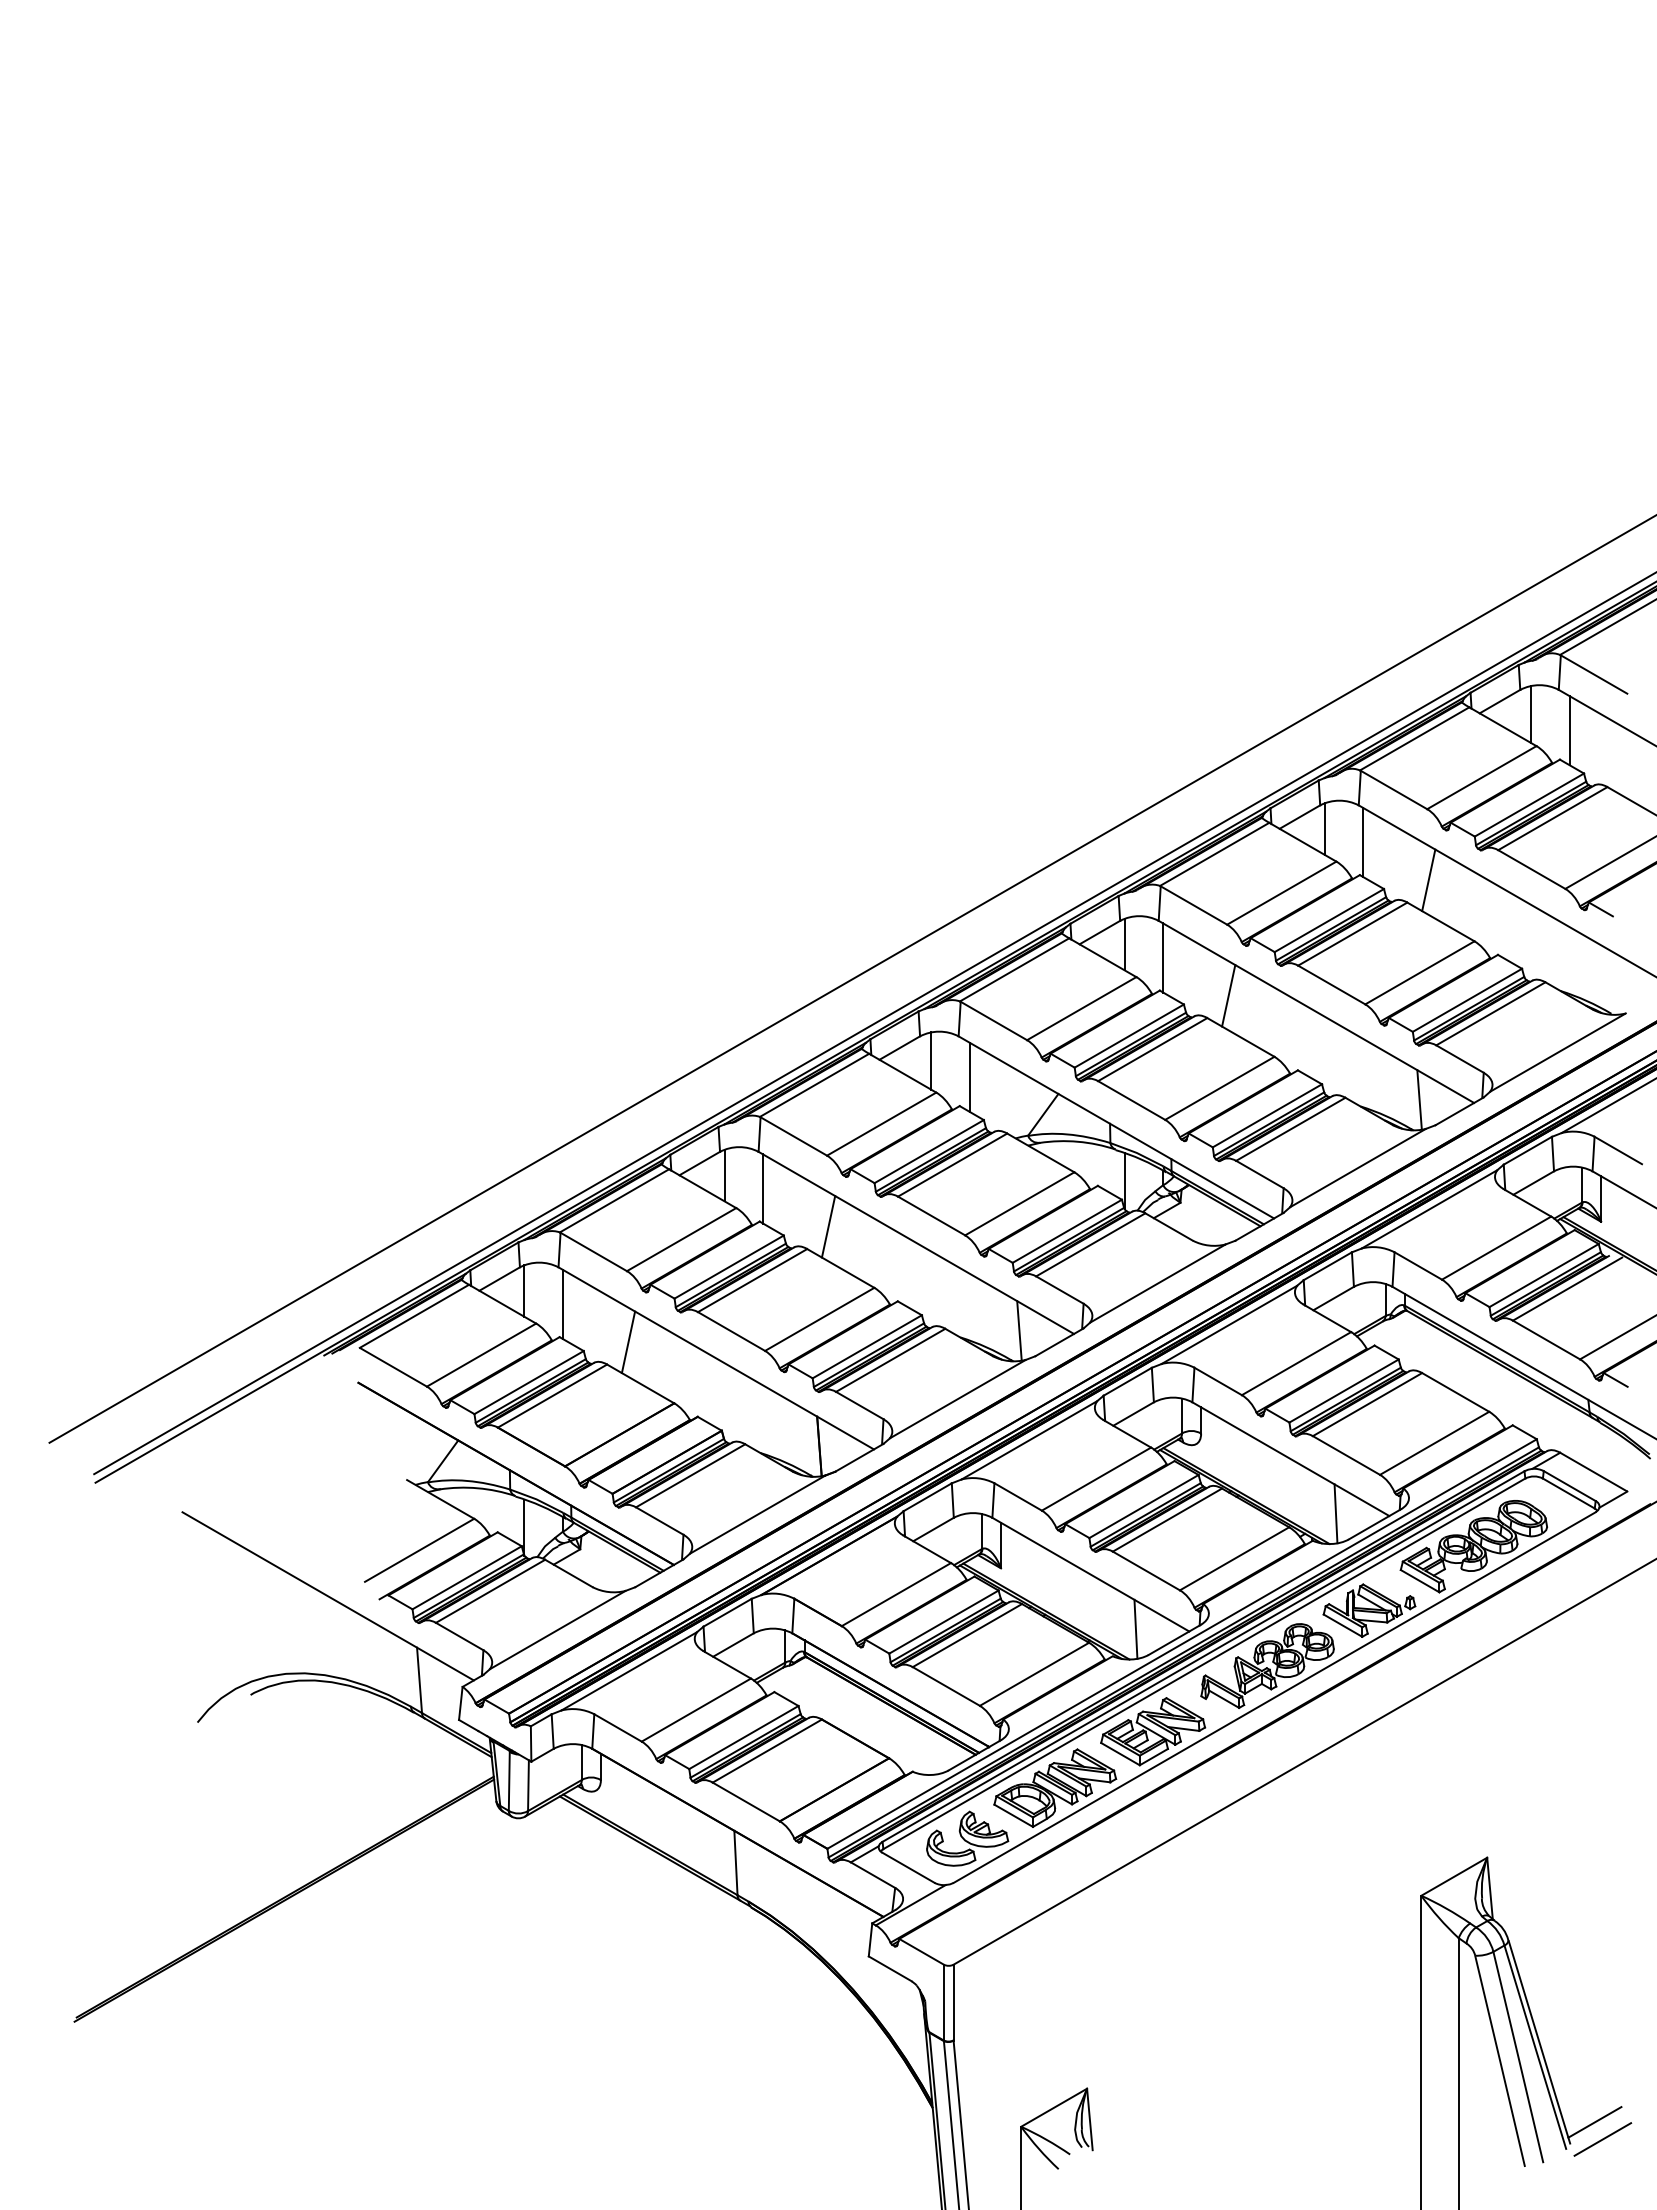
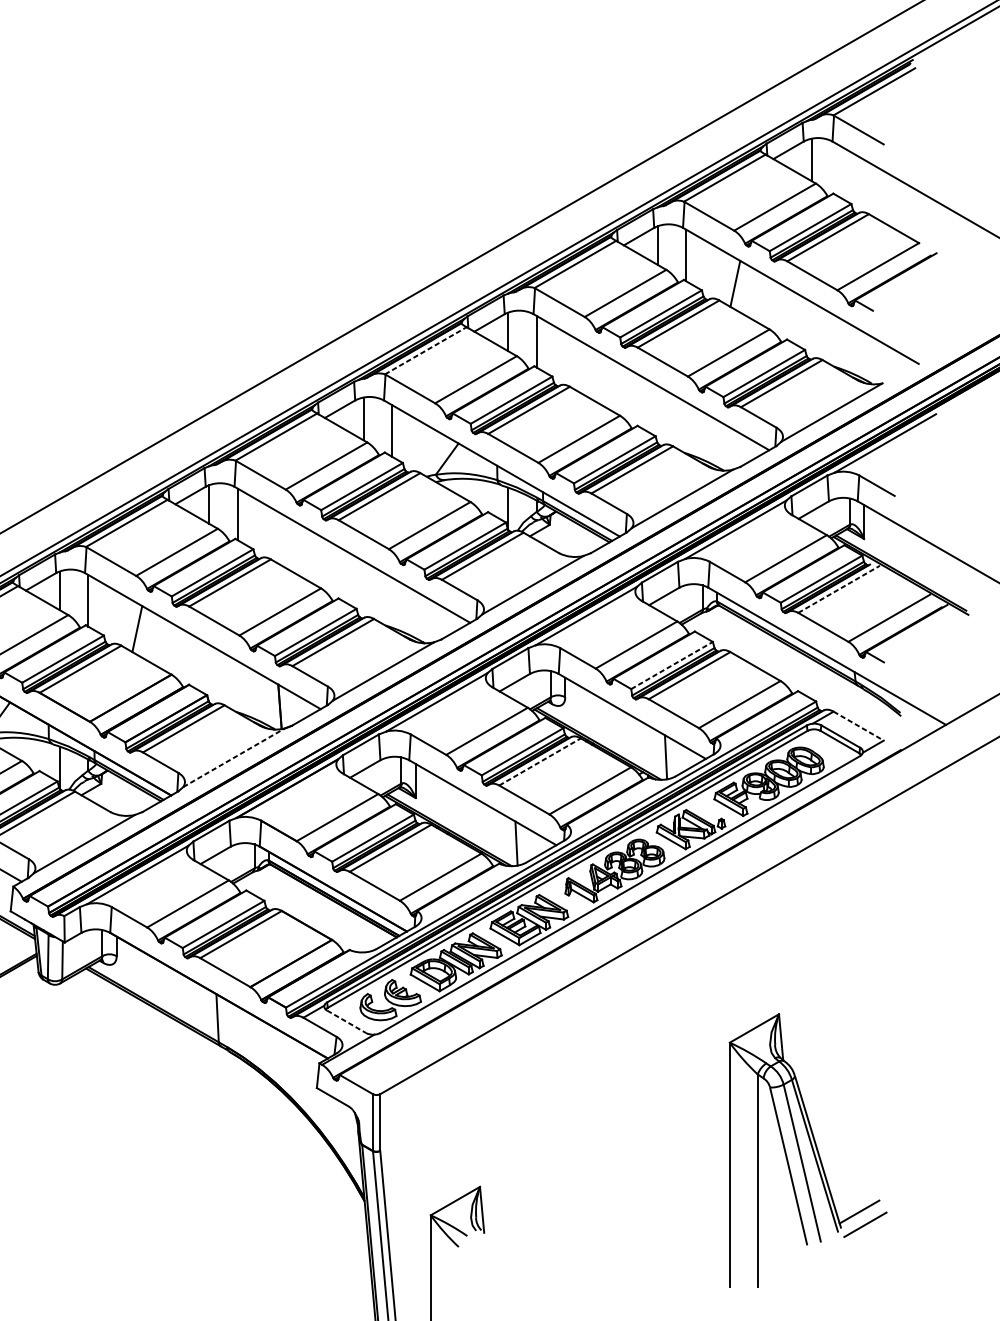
line: (1569, 730) -> (840, 171), removed
line: (1015, 969) -> (426, 350), solid -> dashed
line: (1228, 995) -> (585, 369), removed
line: (1419, 1099) -> (728, 447), removed
line: (828, 1226) -> (286, 542), removed
line: (1568, 1288) -> (839, 588), solid -> dashed
line: (1019, 1330) -> (429, 620), removed
line: (1344, 1390) -> (672, 665), solid -> dashed
line: (1593, 1472) -> (858, 726), solid -> dashed
line: (758, 1514) -> (234, 757), solid -> dashed
line: (1167, 1519) -> (540, 761), solid -> dashed
line: (908, 1867) -> (346, 1021), solid -> dashed

